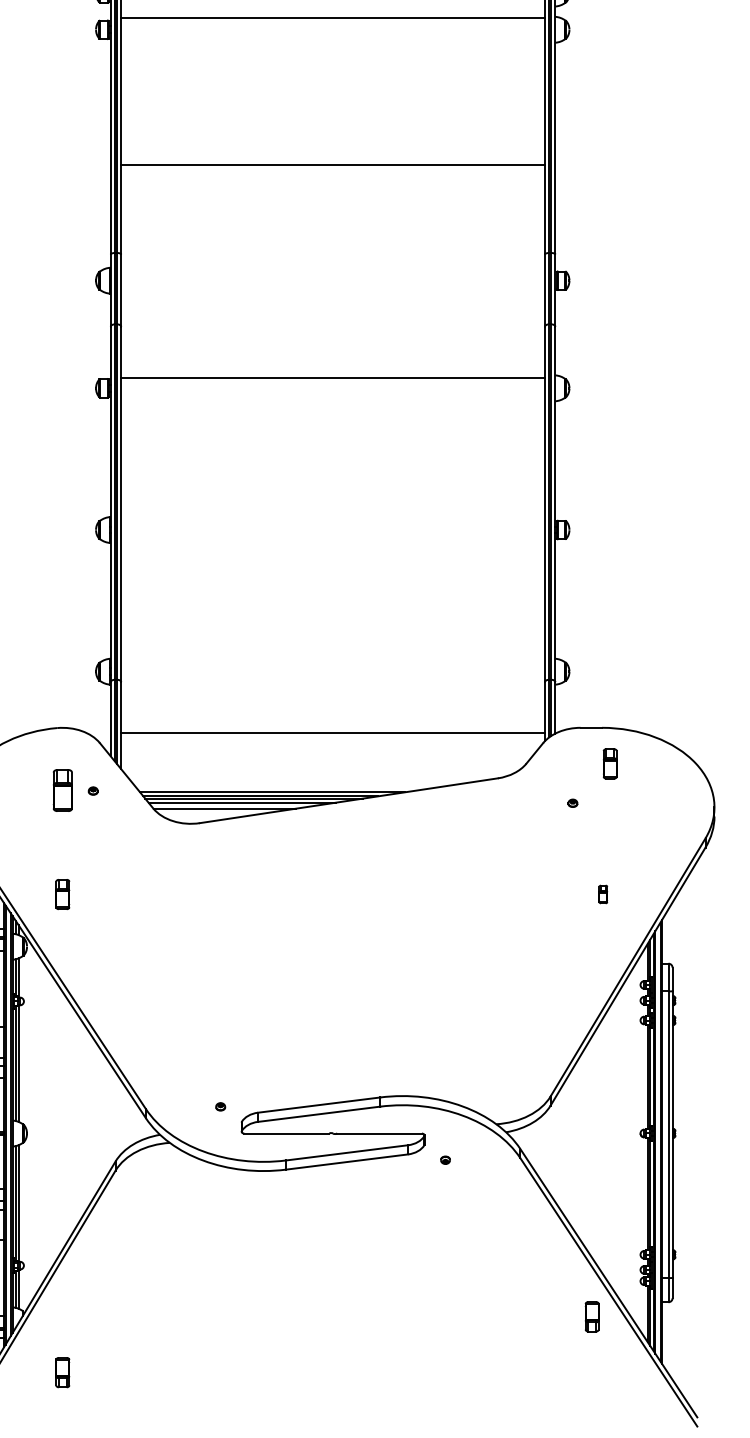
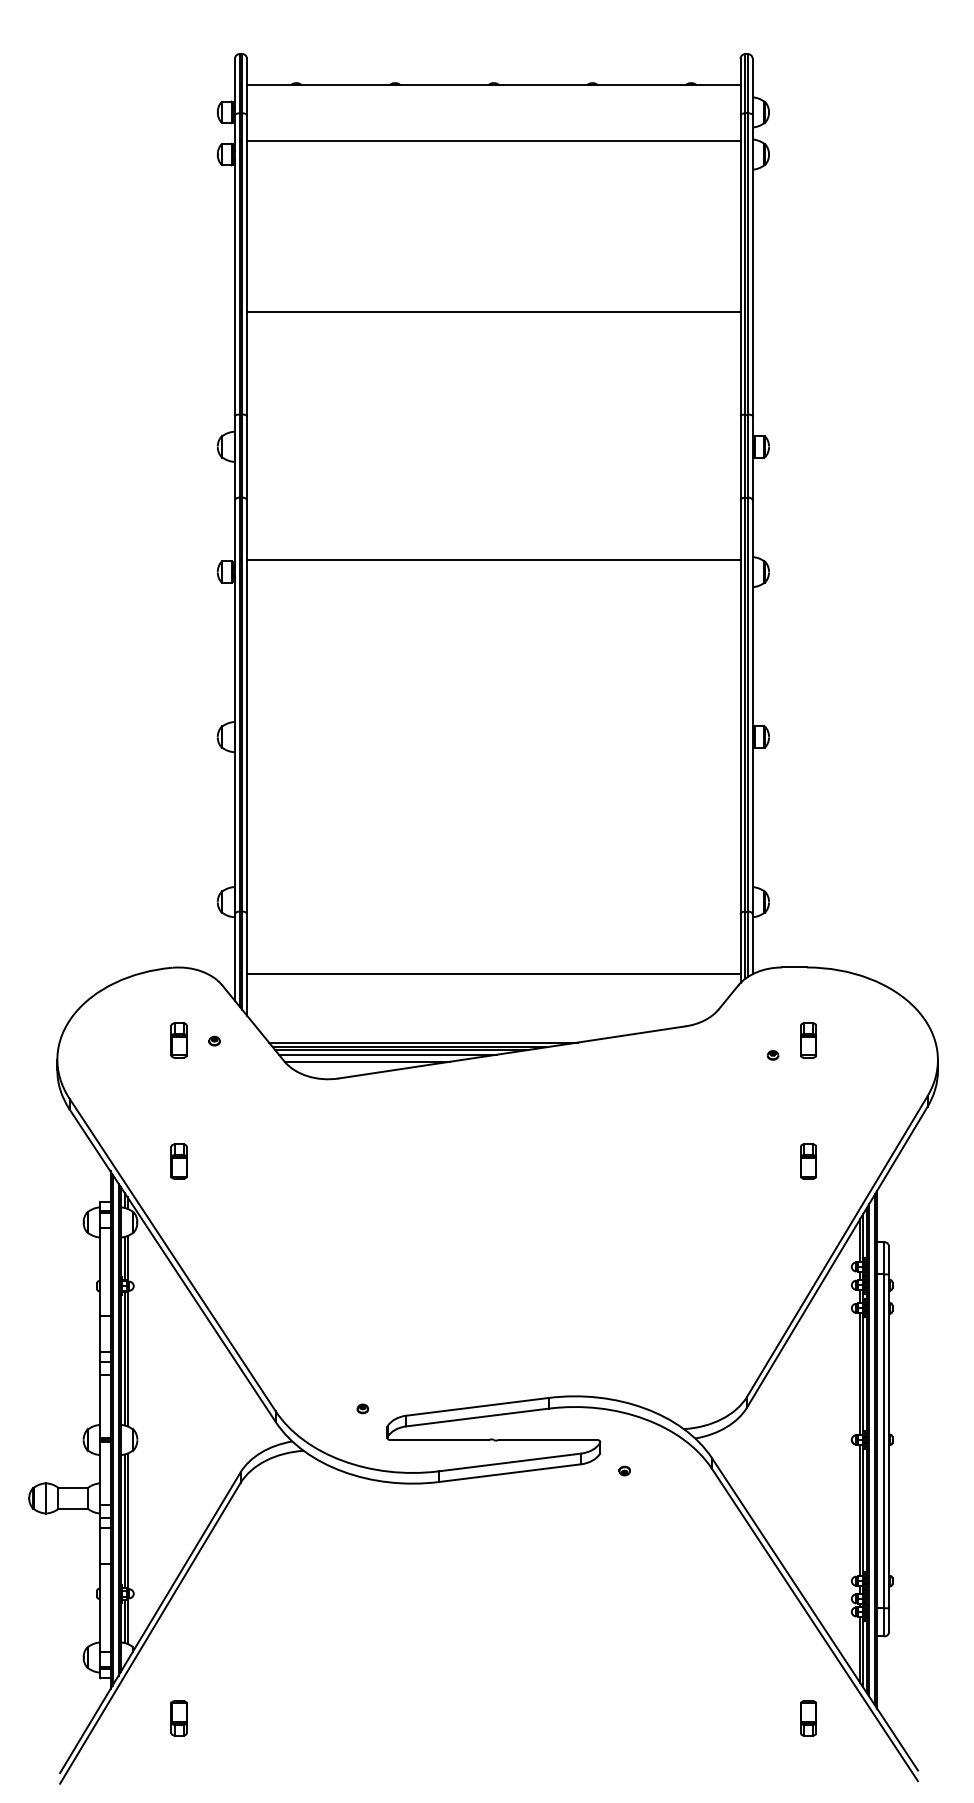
part: (610, 763) -> (808, 1040), moved
part: (62, 790) -> (178, 1040), size x0.71
part: (603, 894) -> (808, 1161), size x1.67
part: (592, 1316) -> (808, 1718), moved

